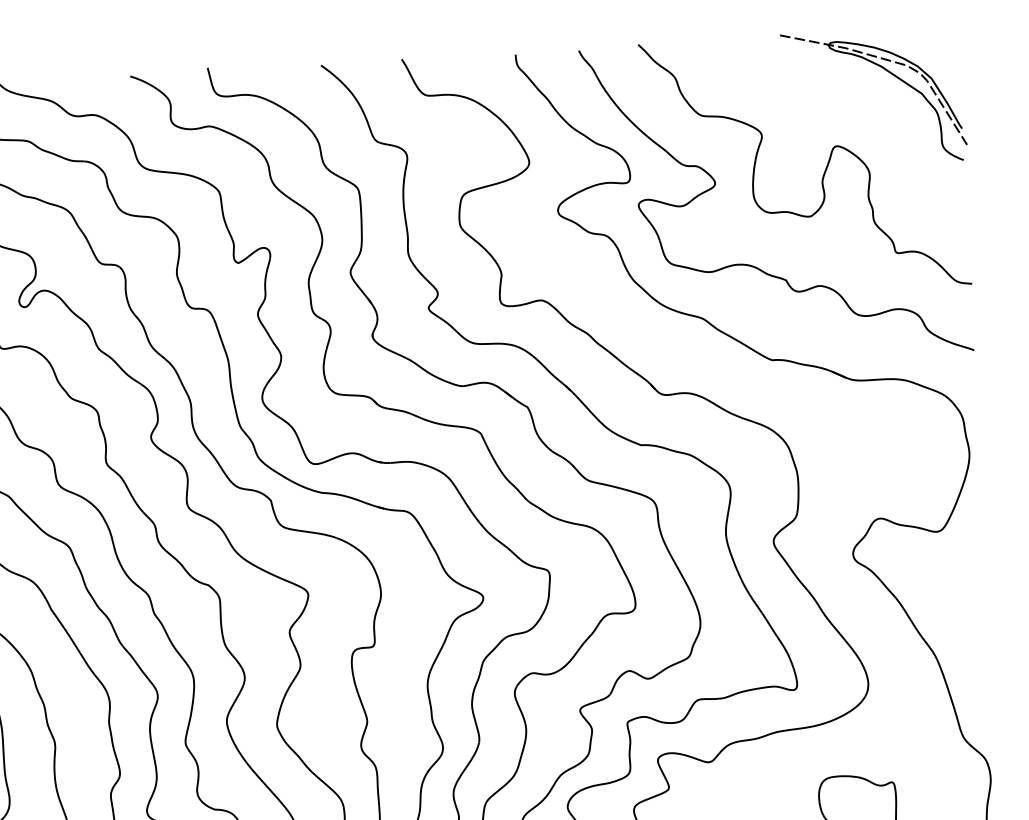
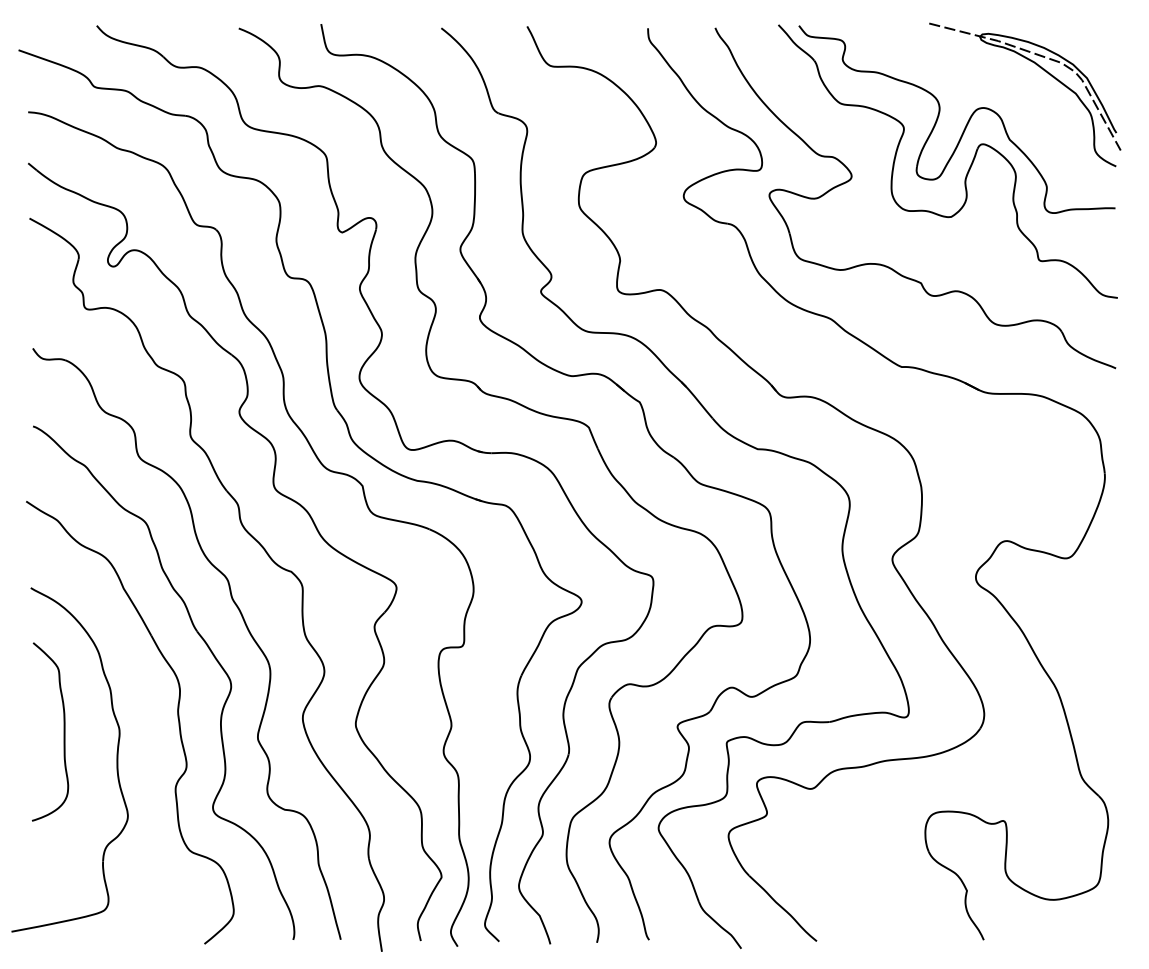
part: (820, 127) -> (966, 123), added

